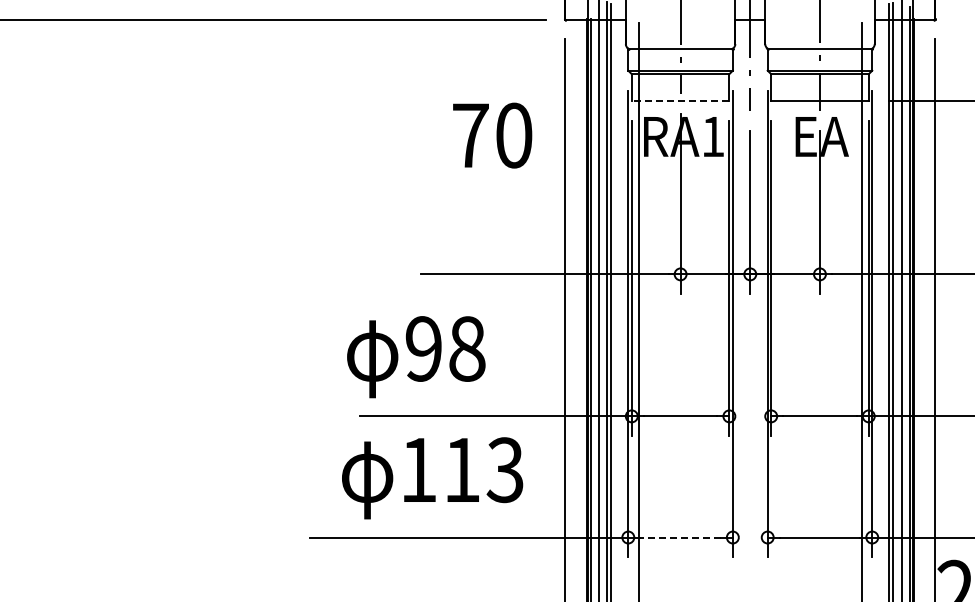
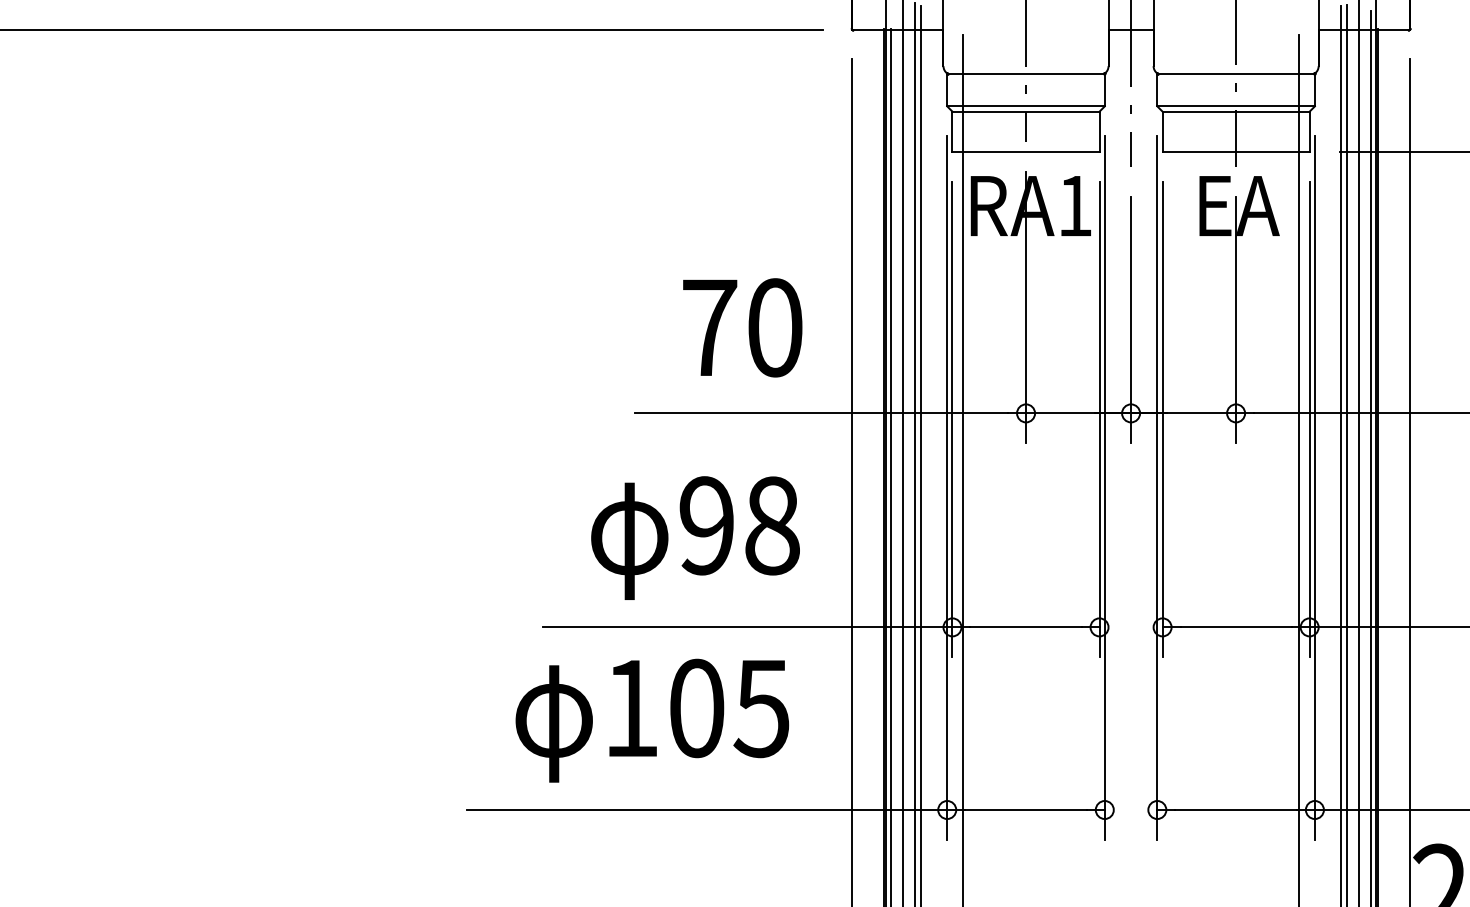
line: (680, 101) -> (1025, 152), dashed -> solid
text: (492, 135) -> (742, 327), moved
text: (416, 357) -> (695, 538), moved
text: (483, 470) -> (728, 708), 113 -> 105
line: (680, 537) -> (1025, 809), dashed -> solid

